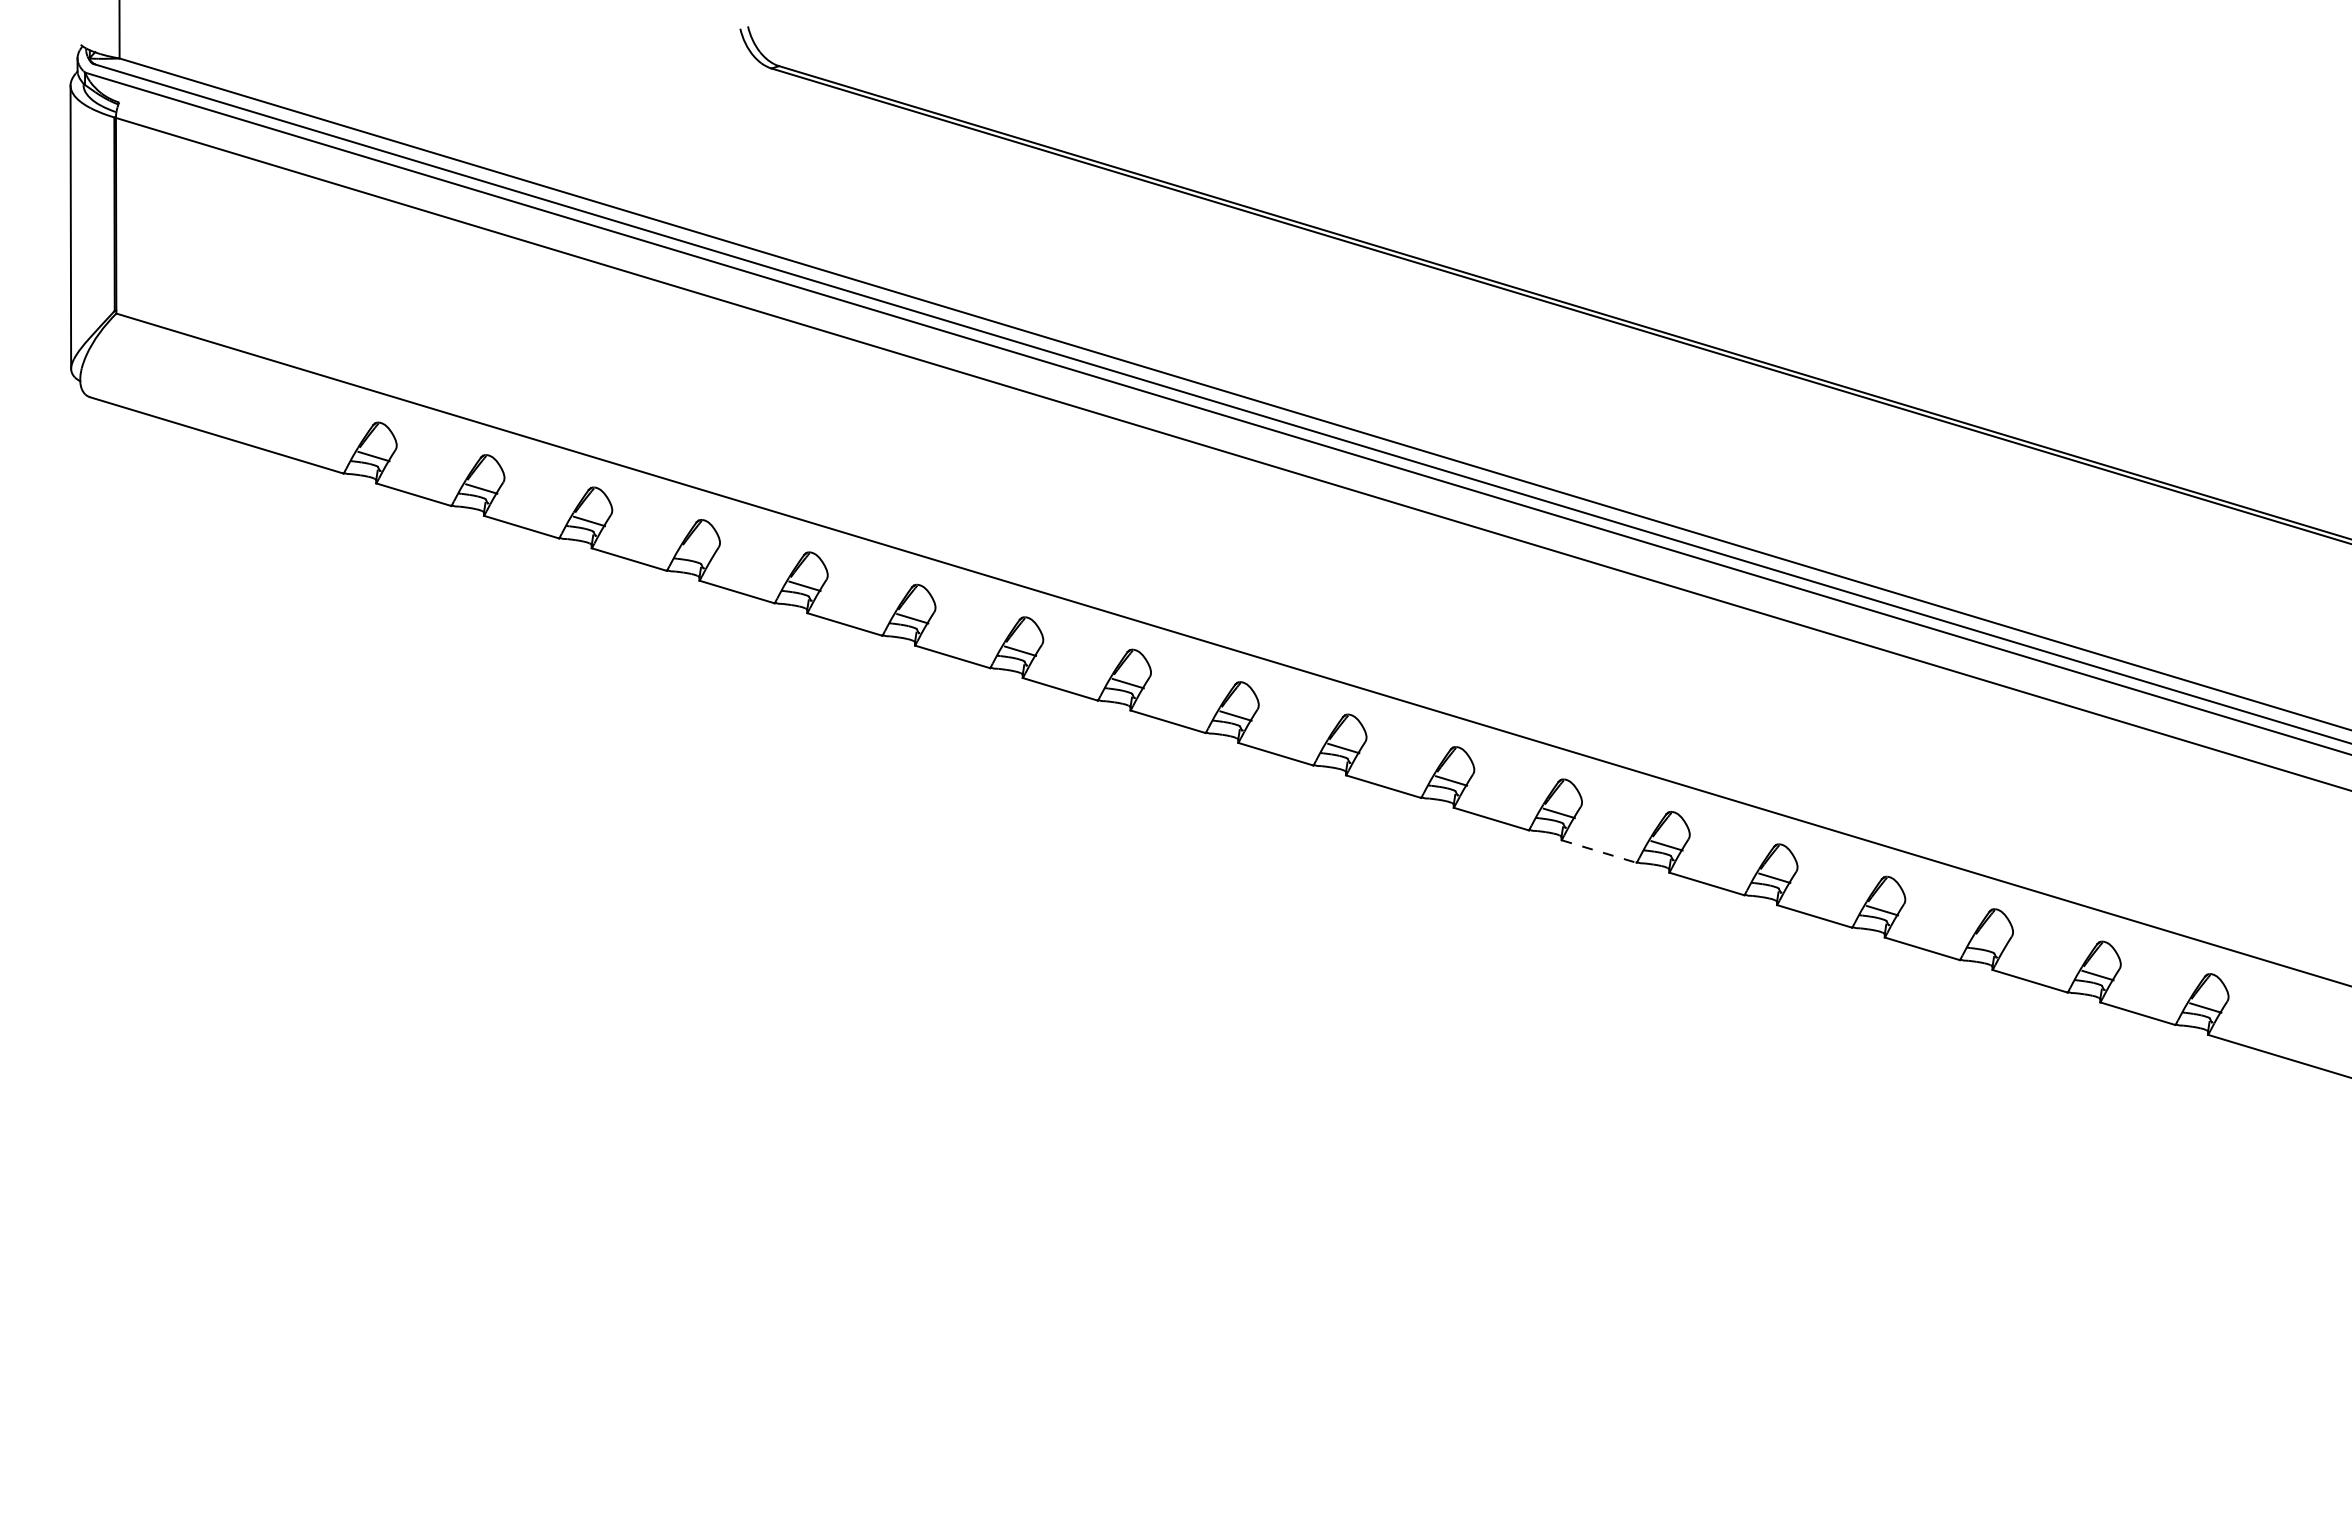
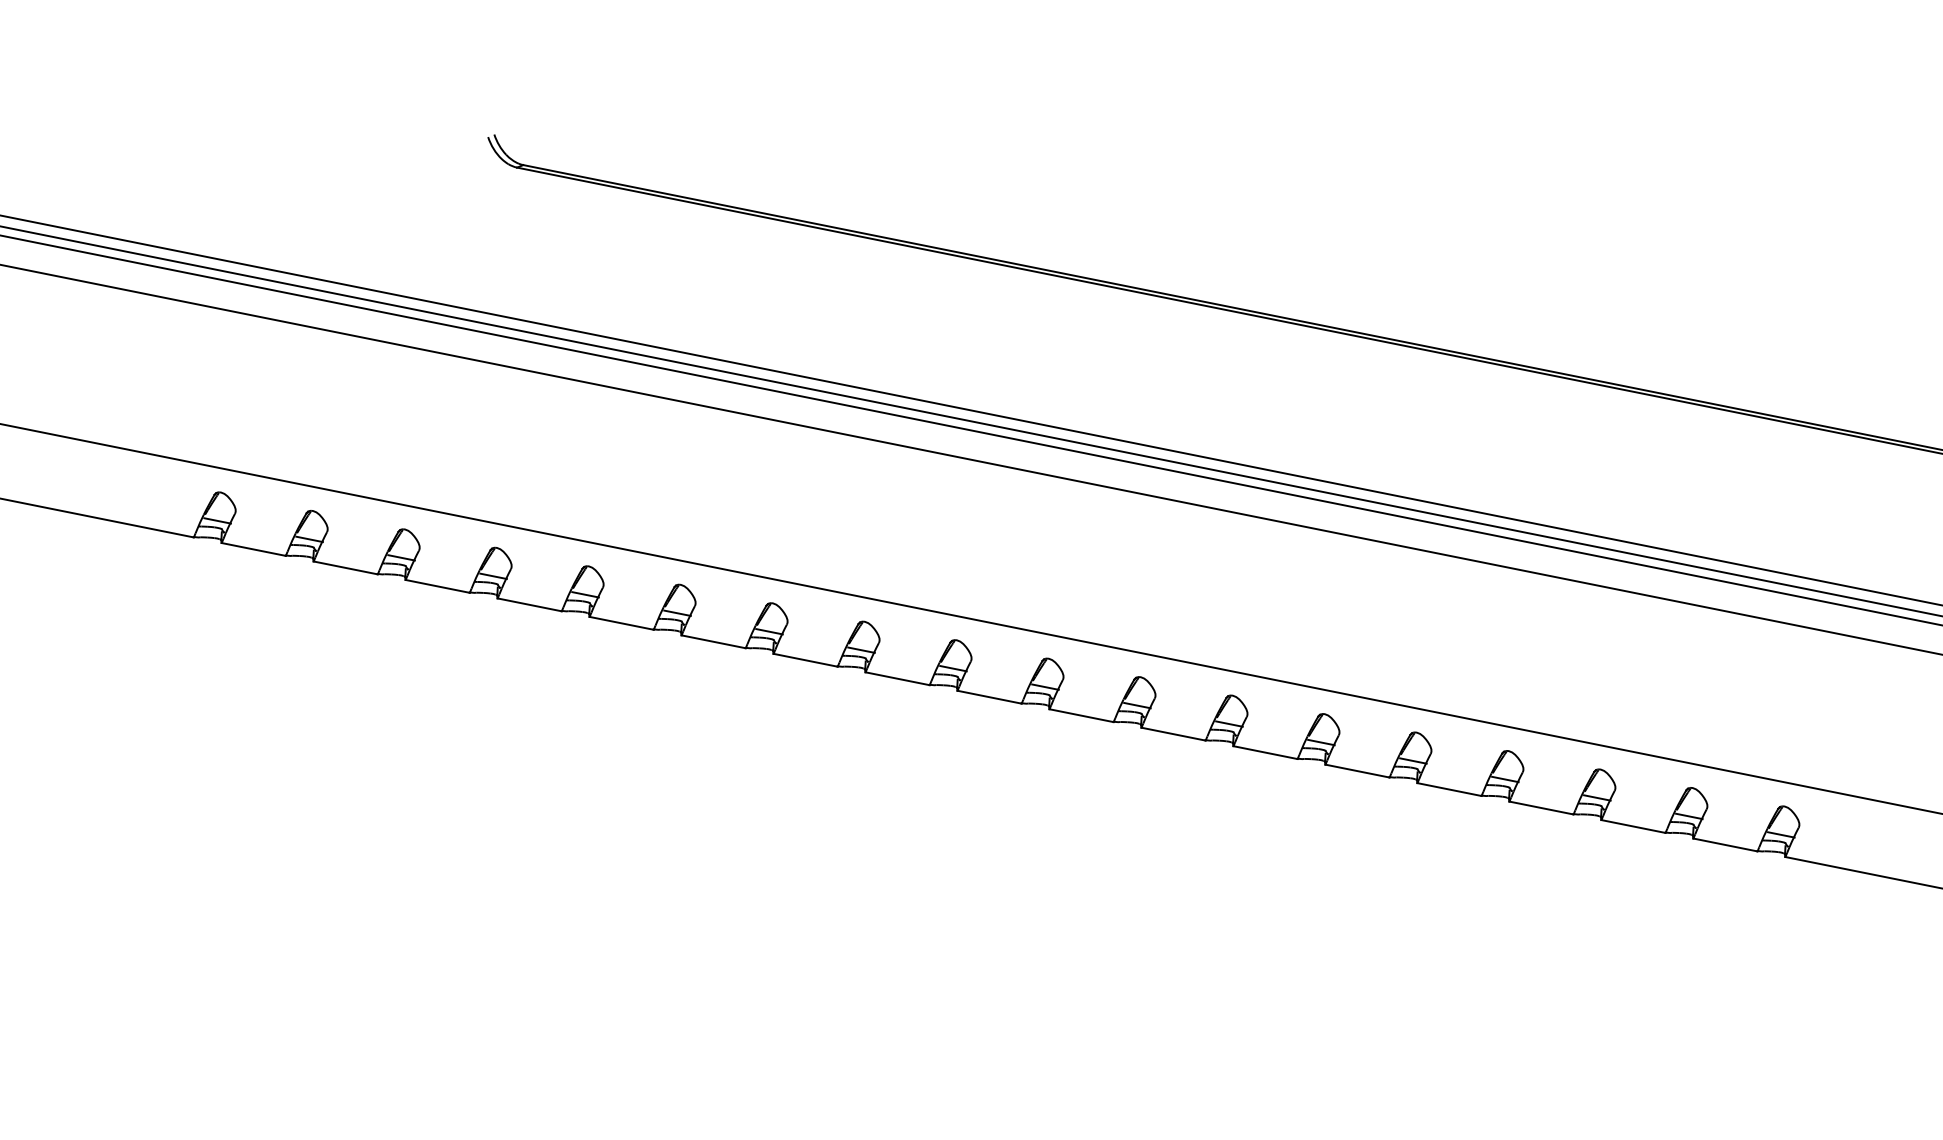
line: (696, 553) -> (492, 576), added
line: (1599, 851) -> (1265, 752), dashed -> solid
line: (1989, 942) -> (1596, 797), added

